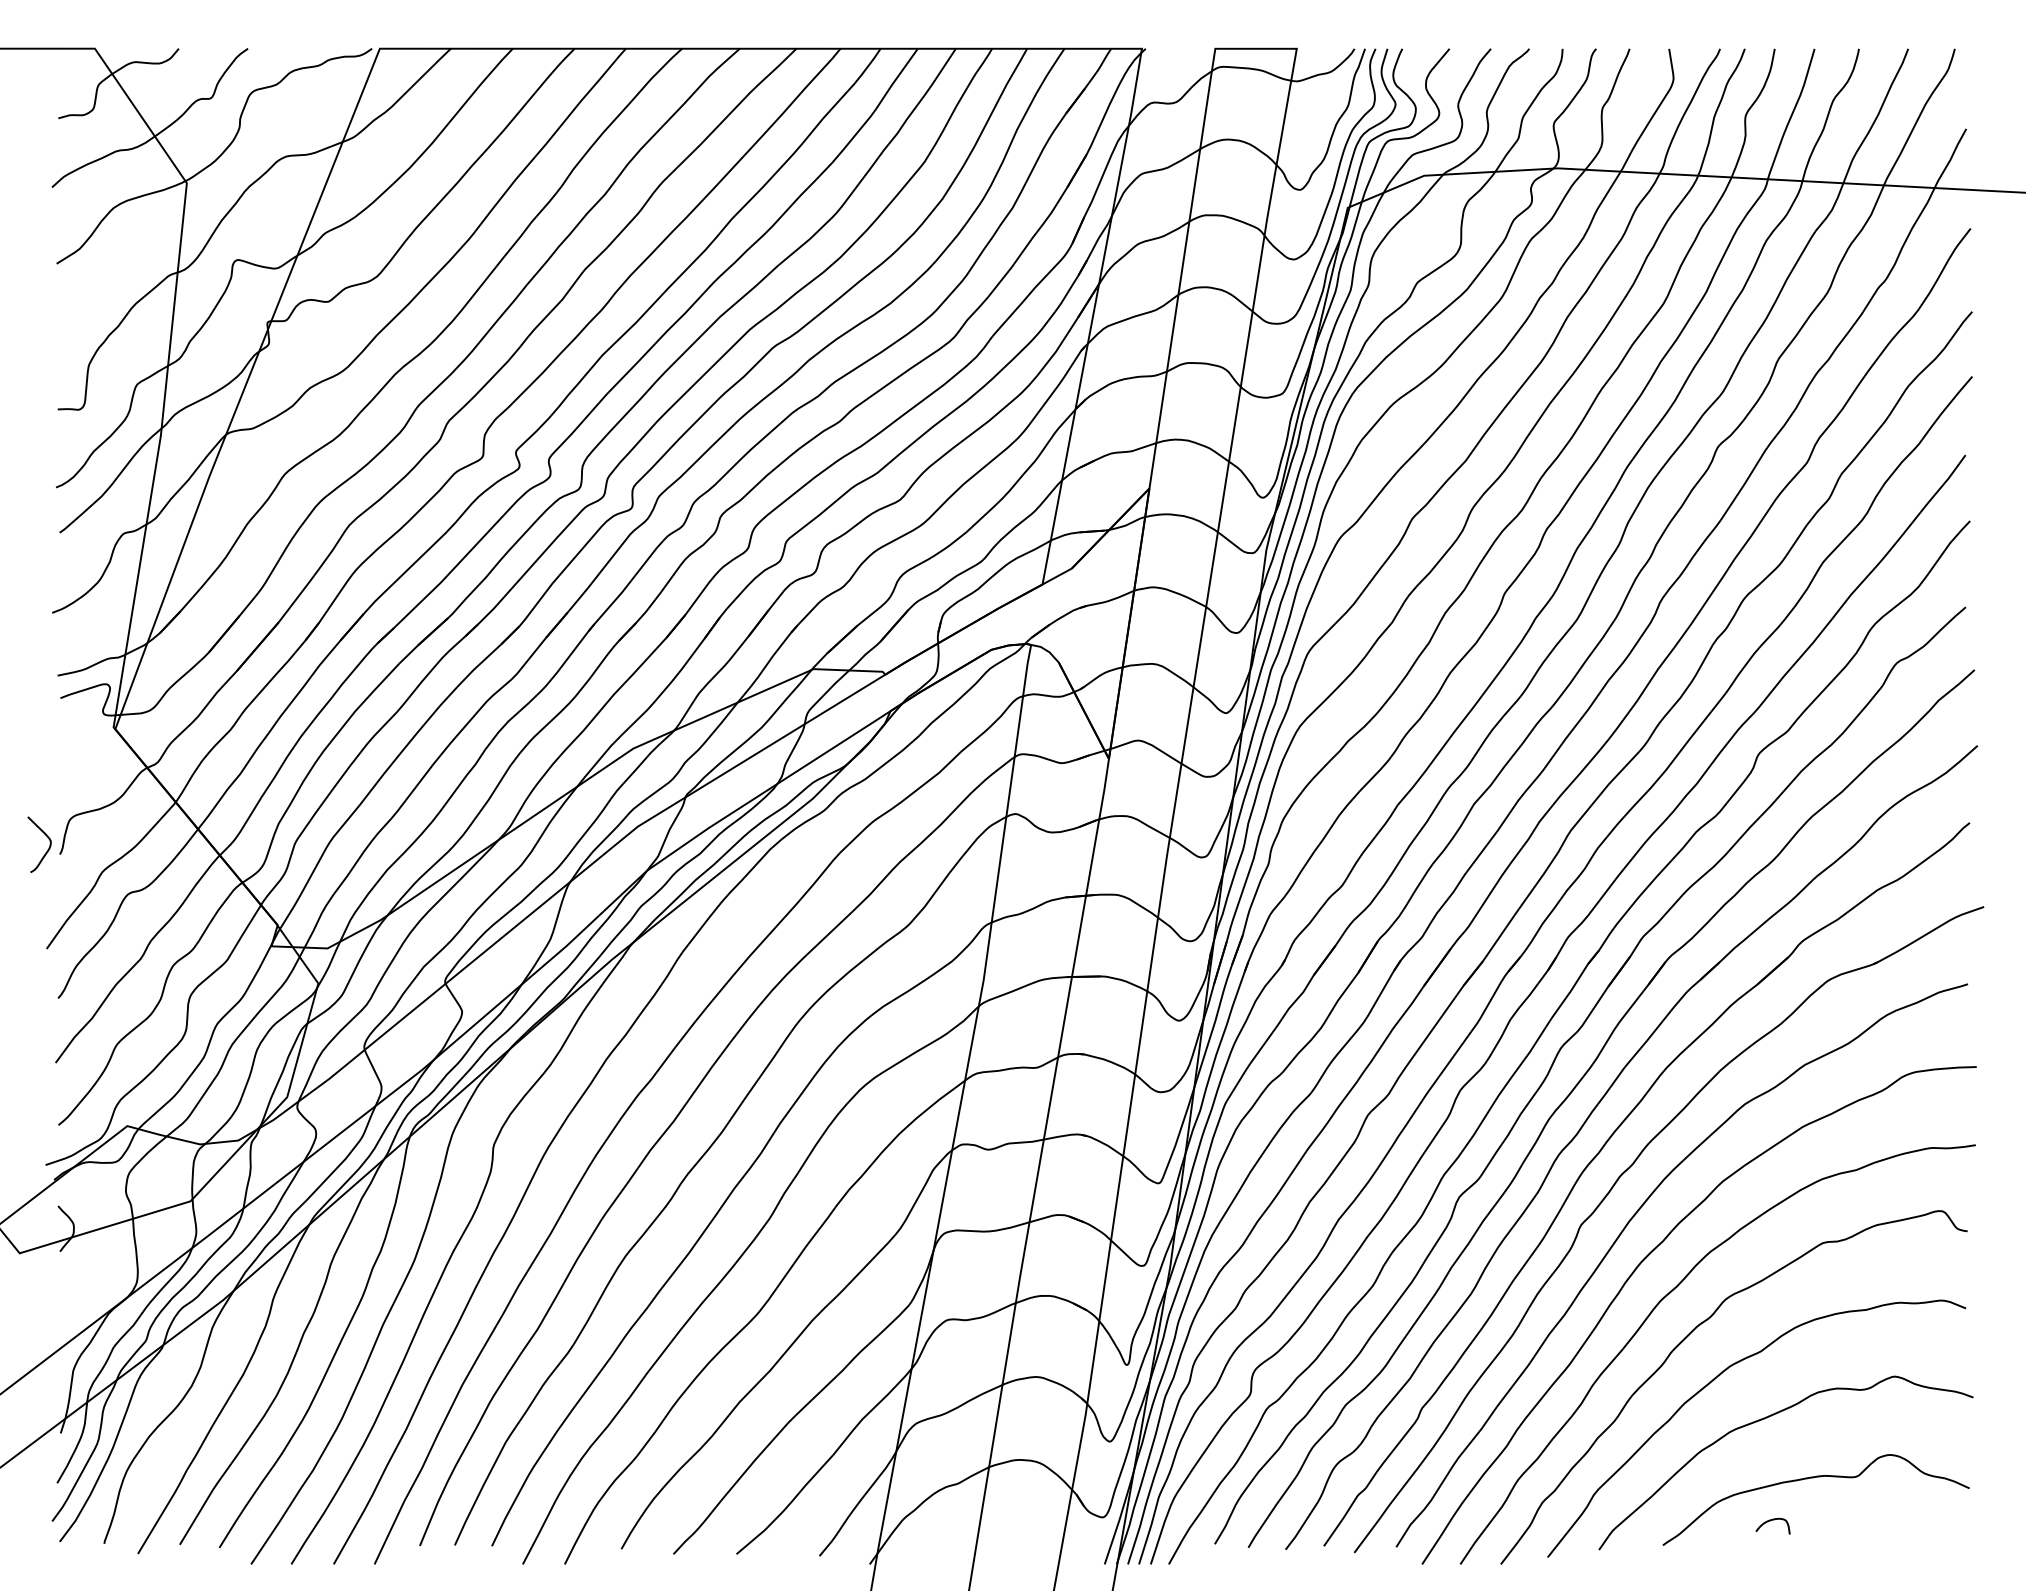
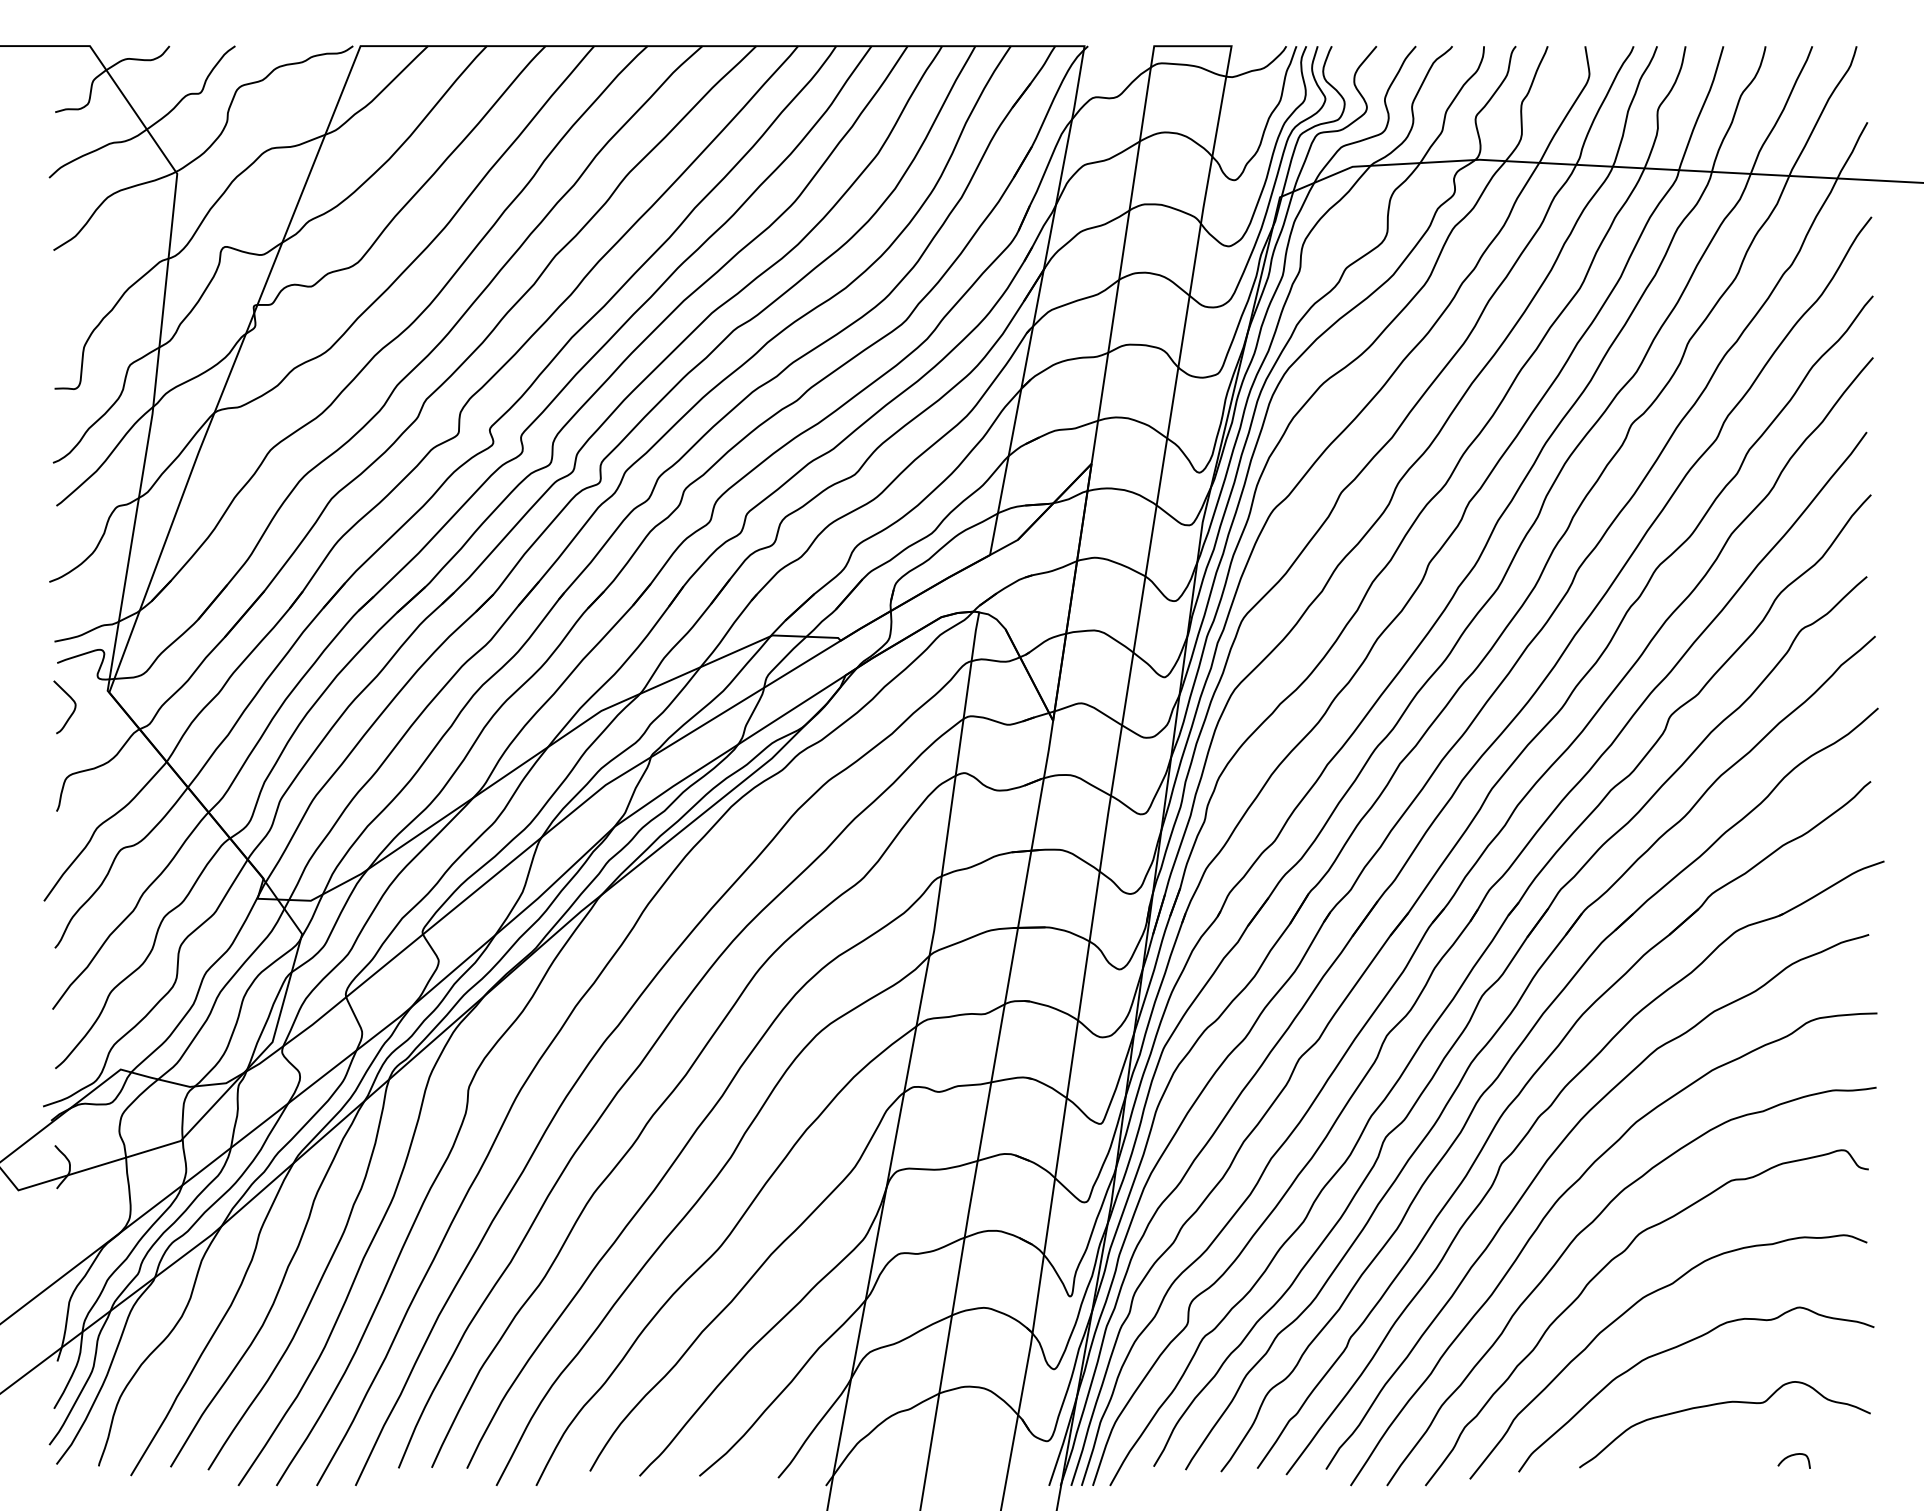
curve: (47, 849) -> (72, 711), moved
curve: (1770, 1521) -> (1791, 1456), moved

